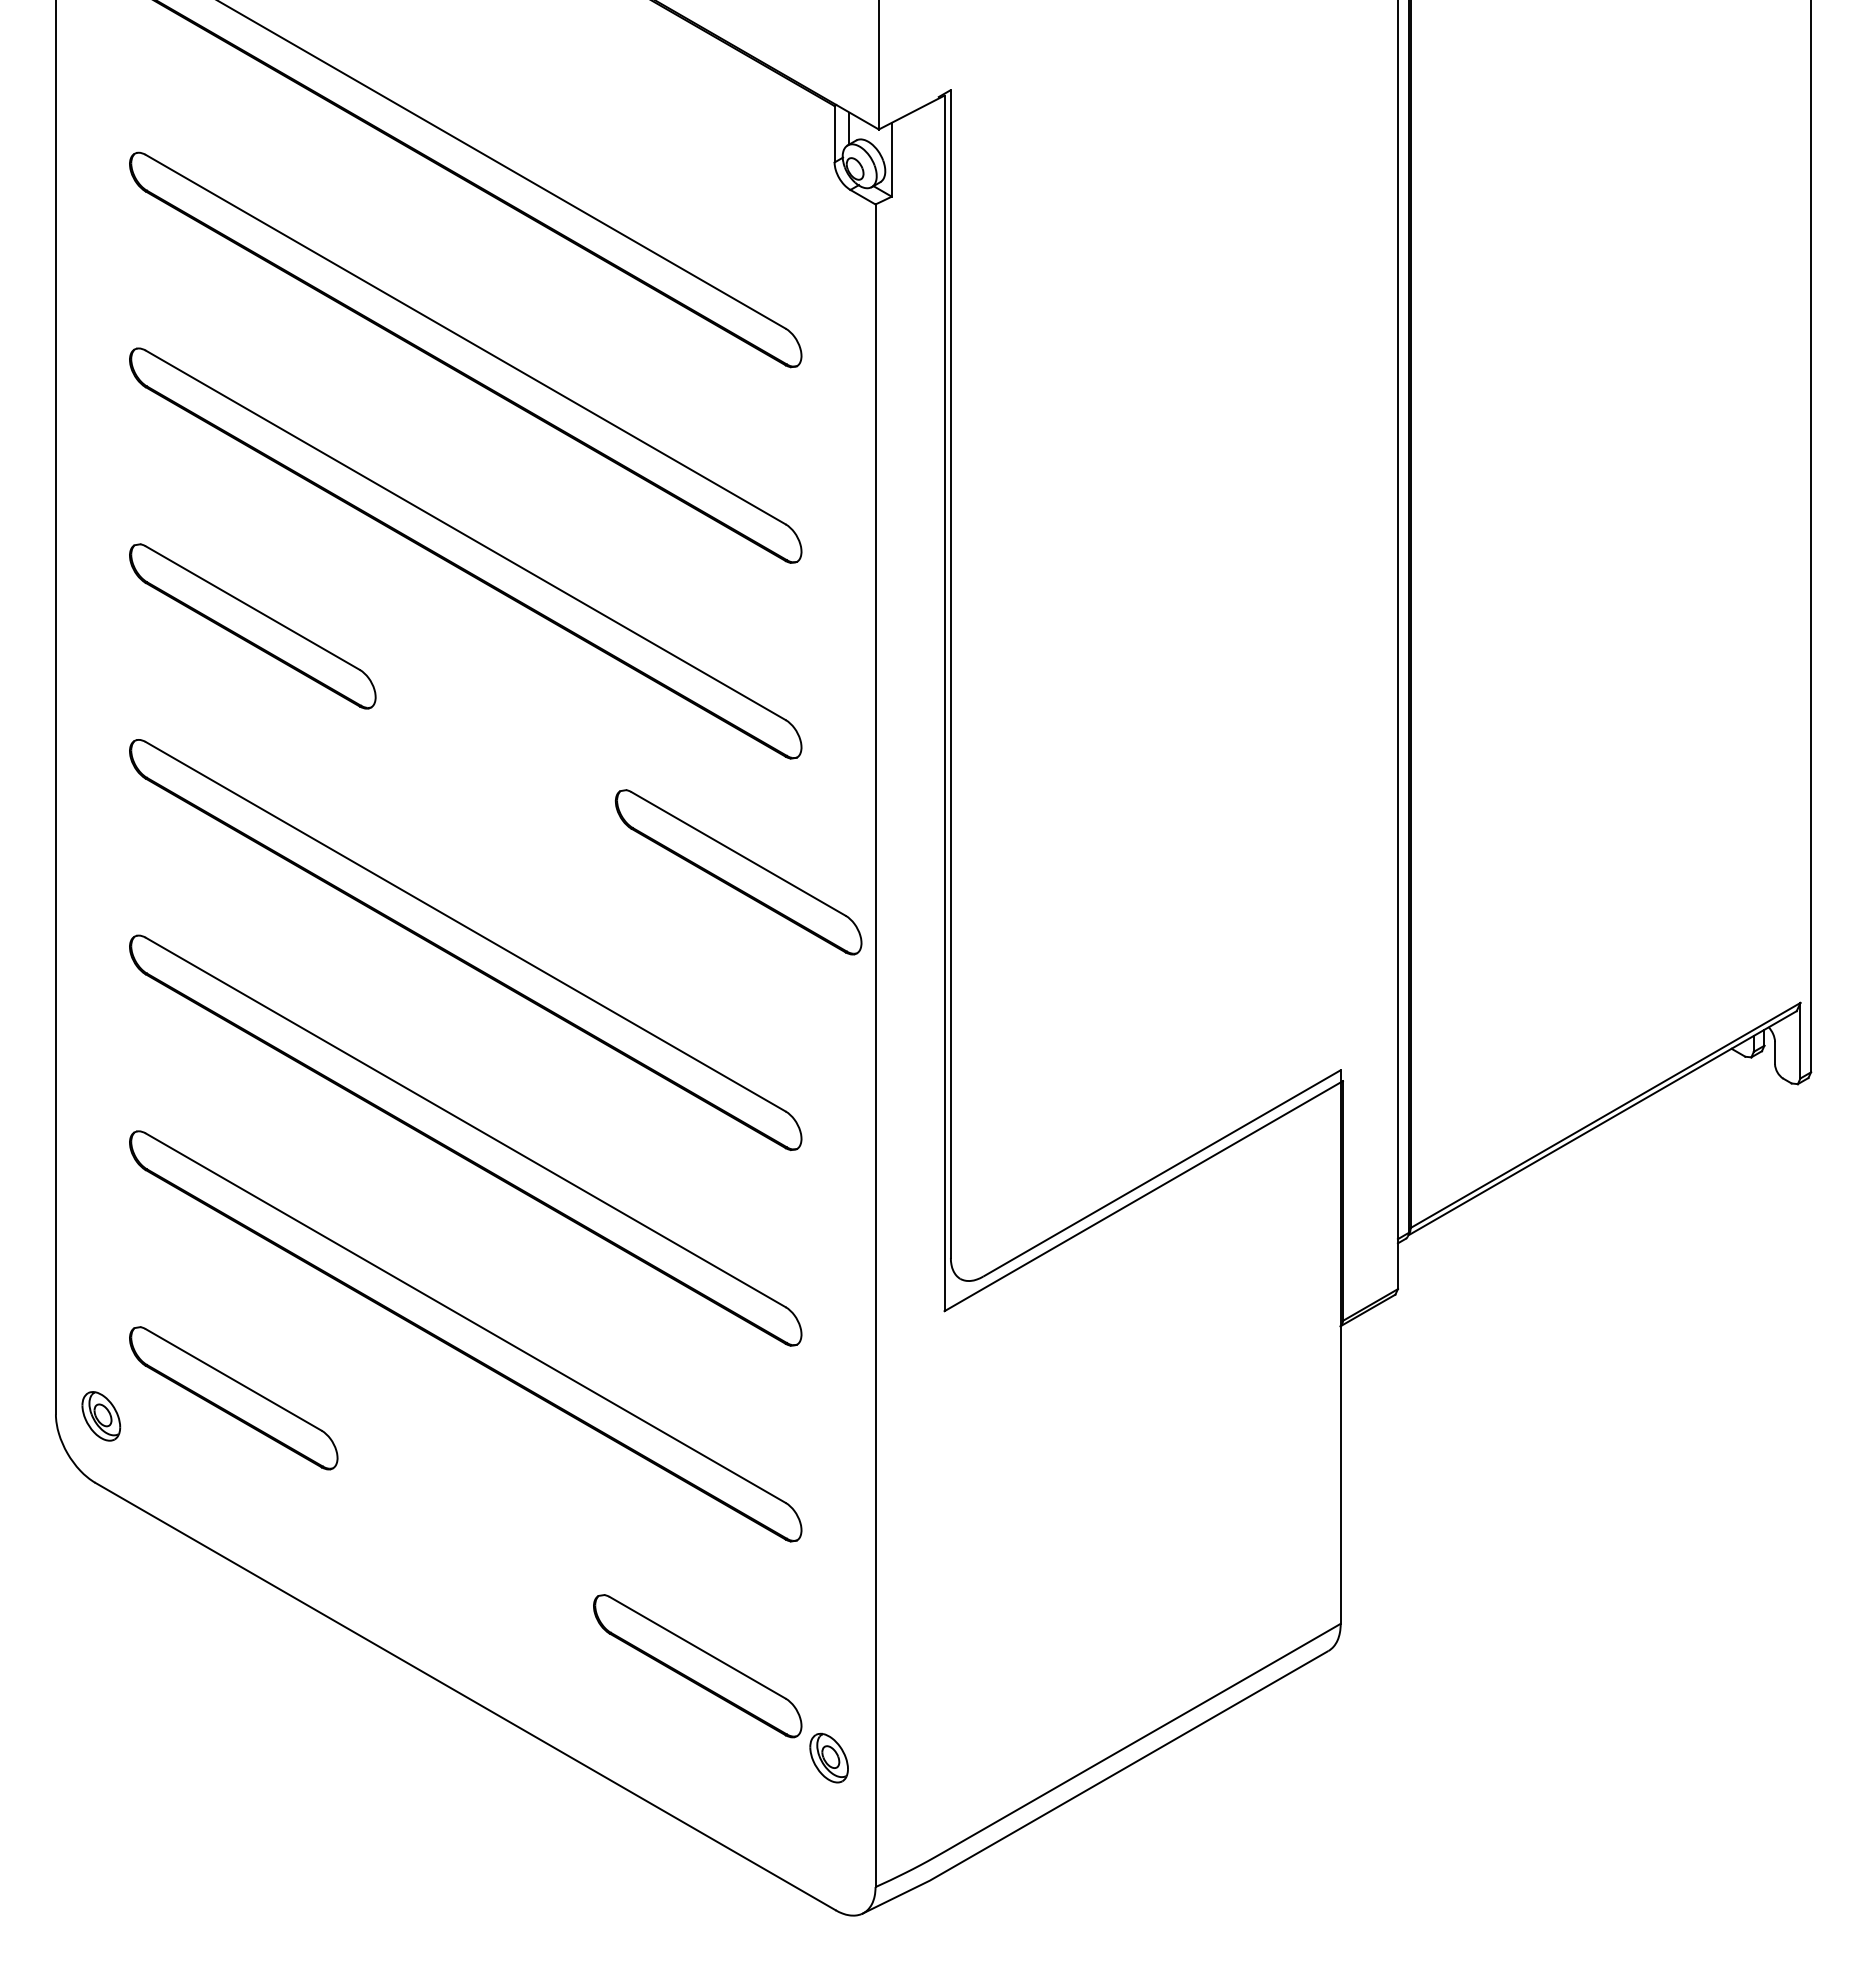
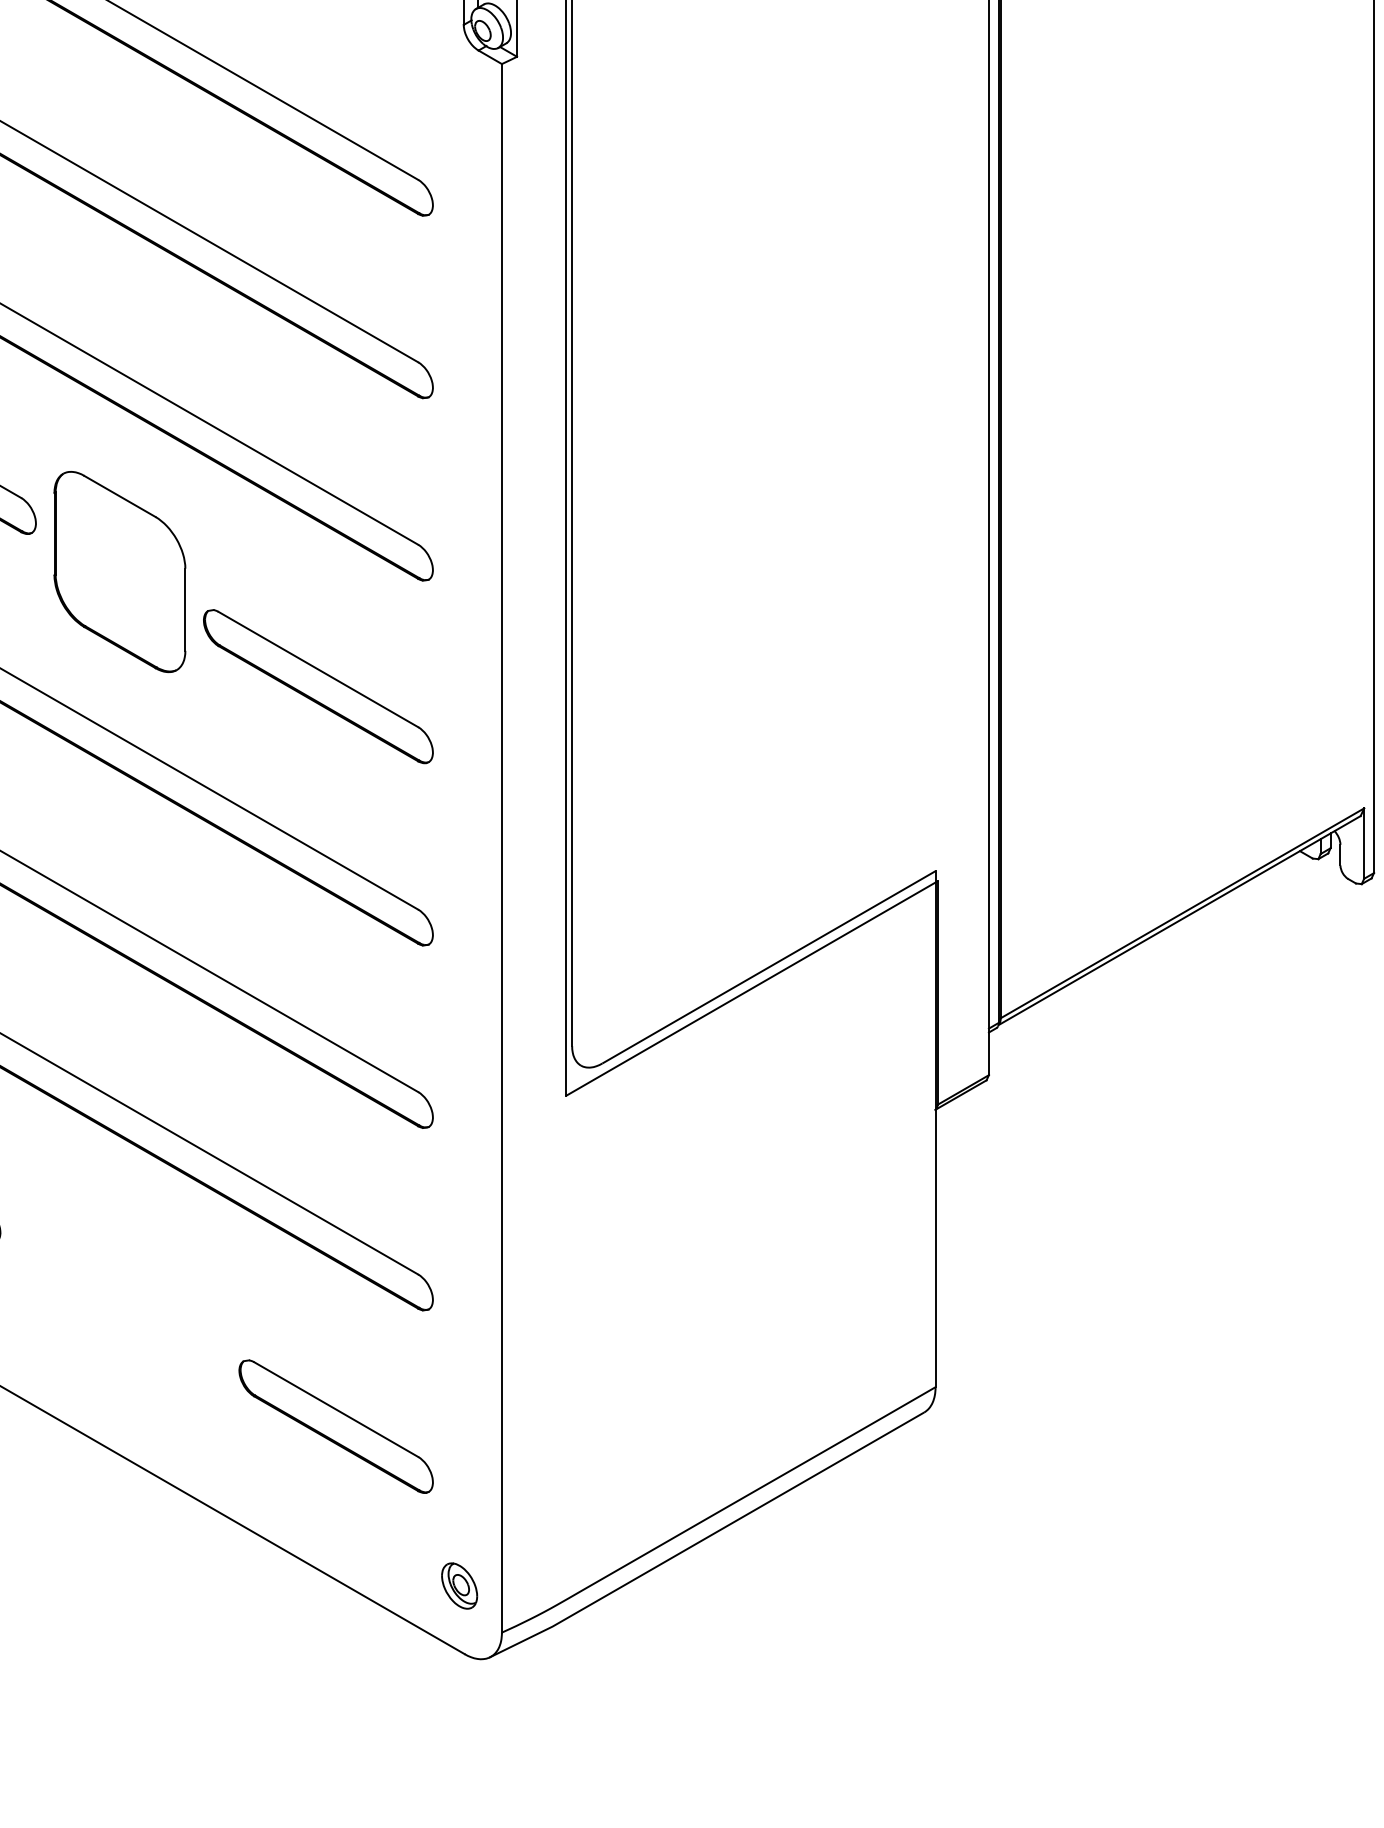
part: (465, 749) -> (119, 572), added
part: (738, 872) -> (318, 686), moved
part: (828, 1757) -> (459, 1585), moved

